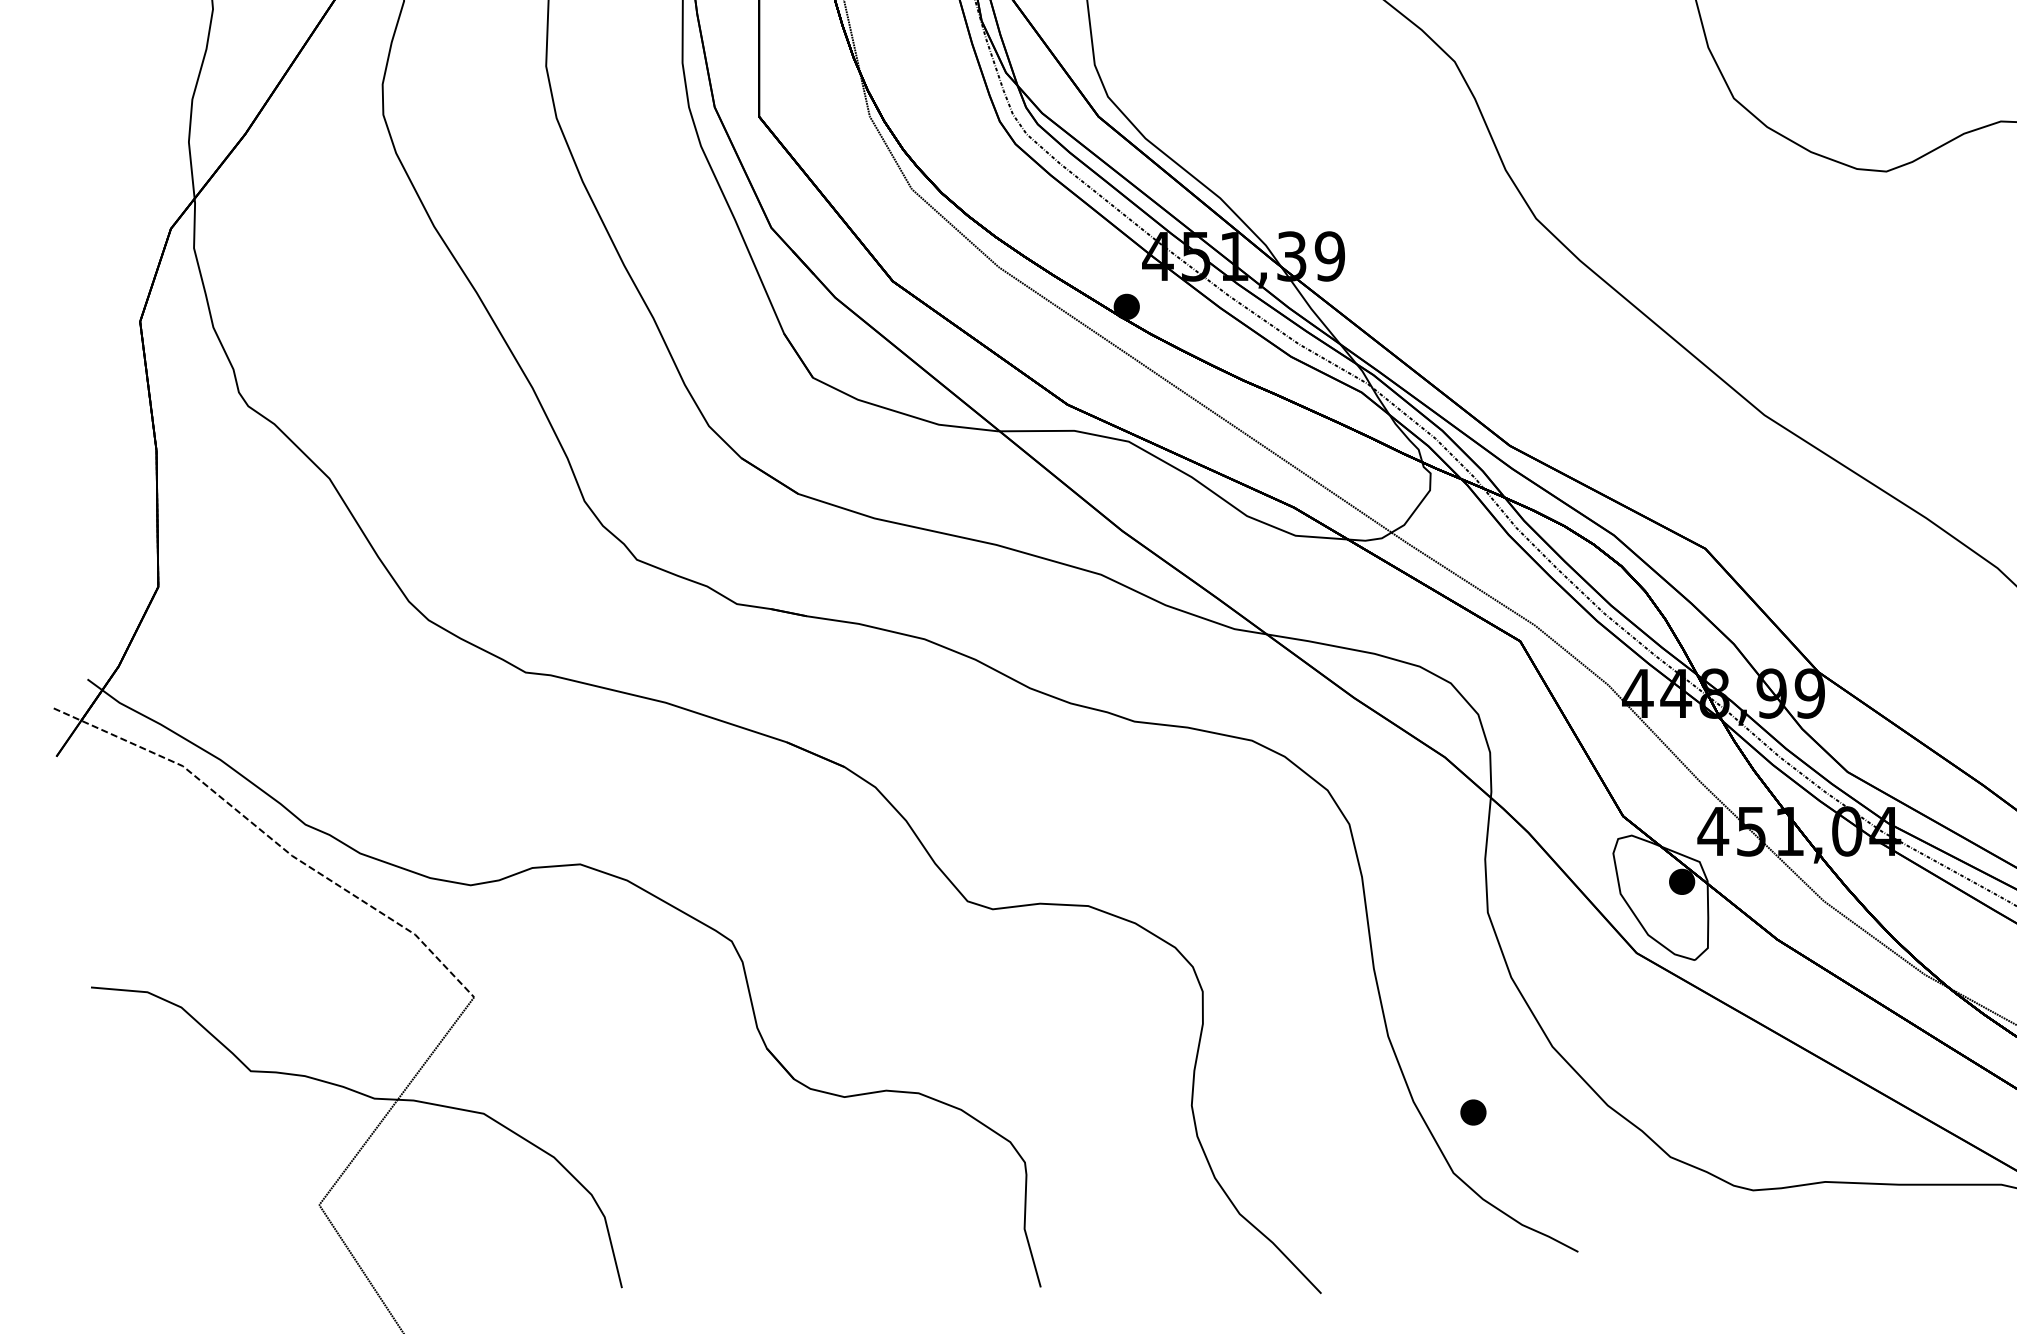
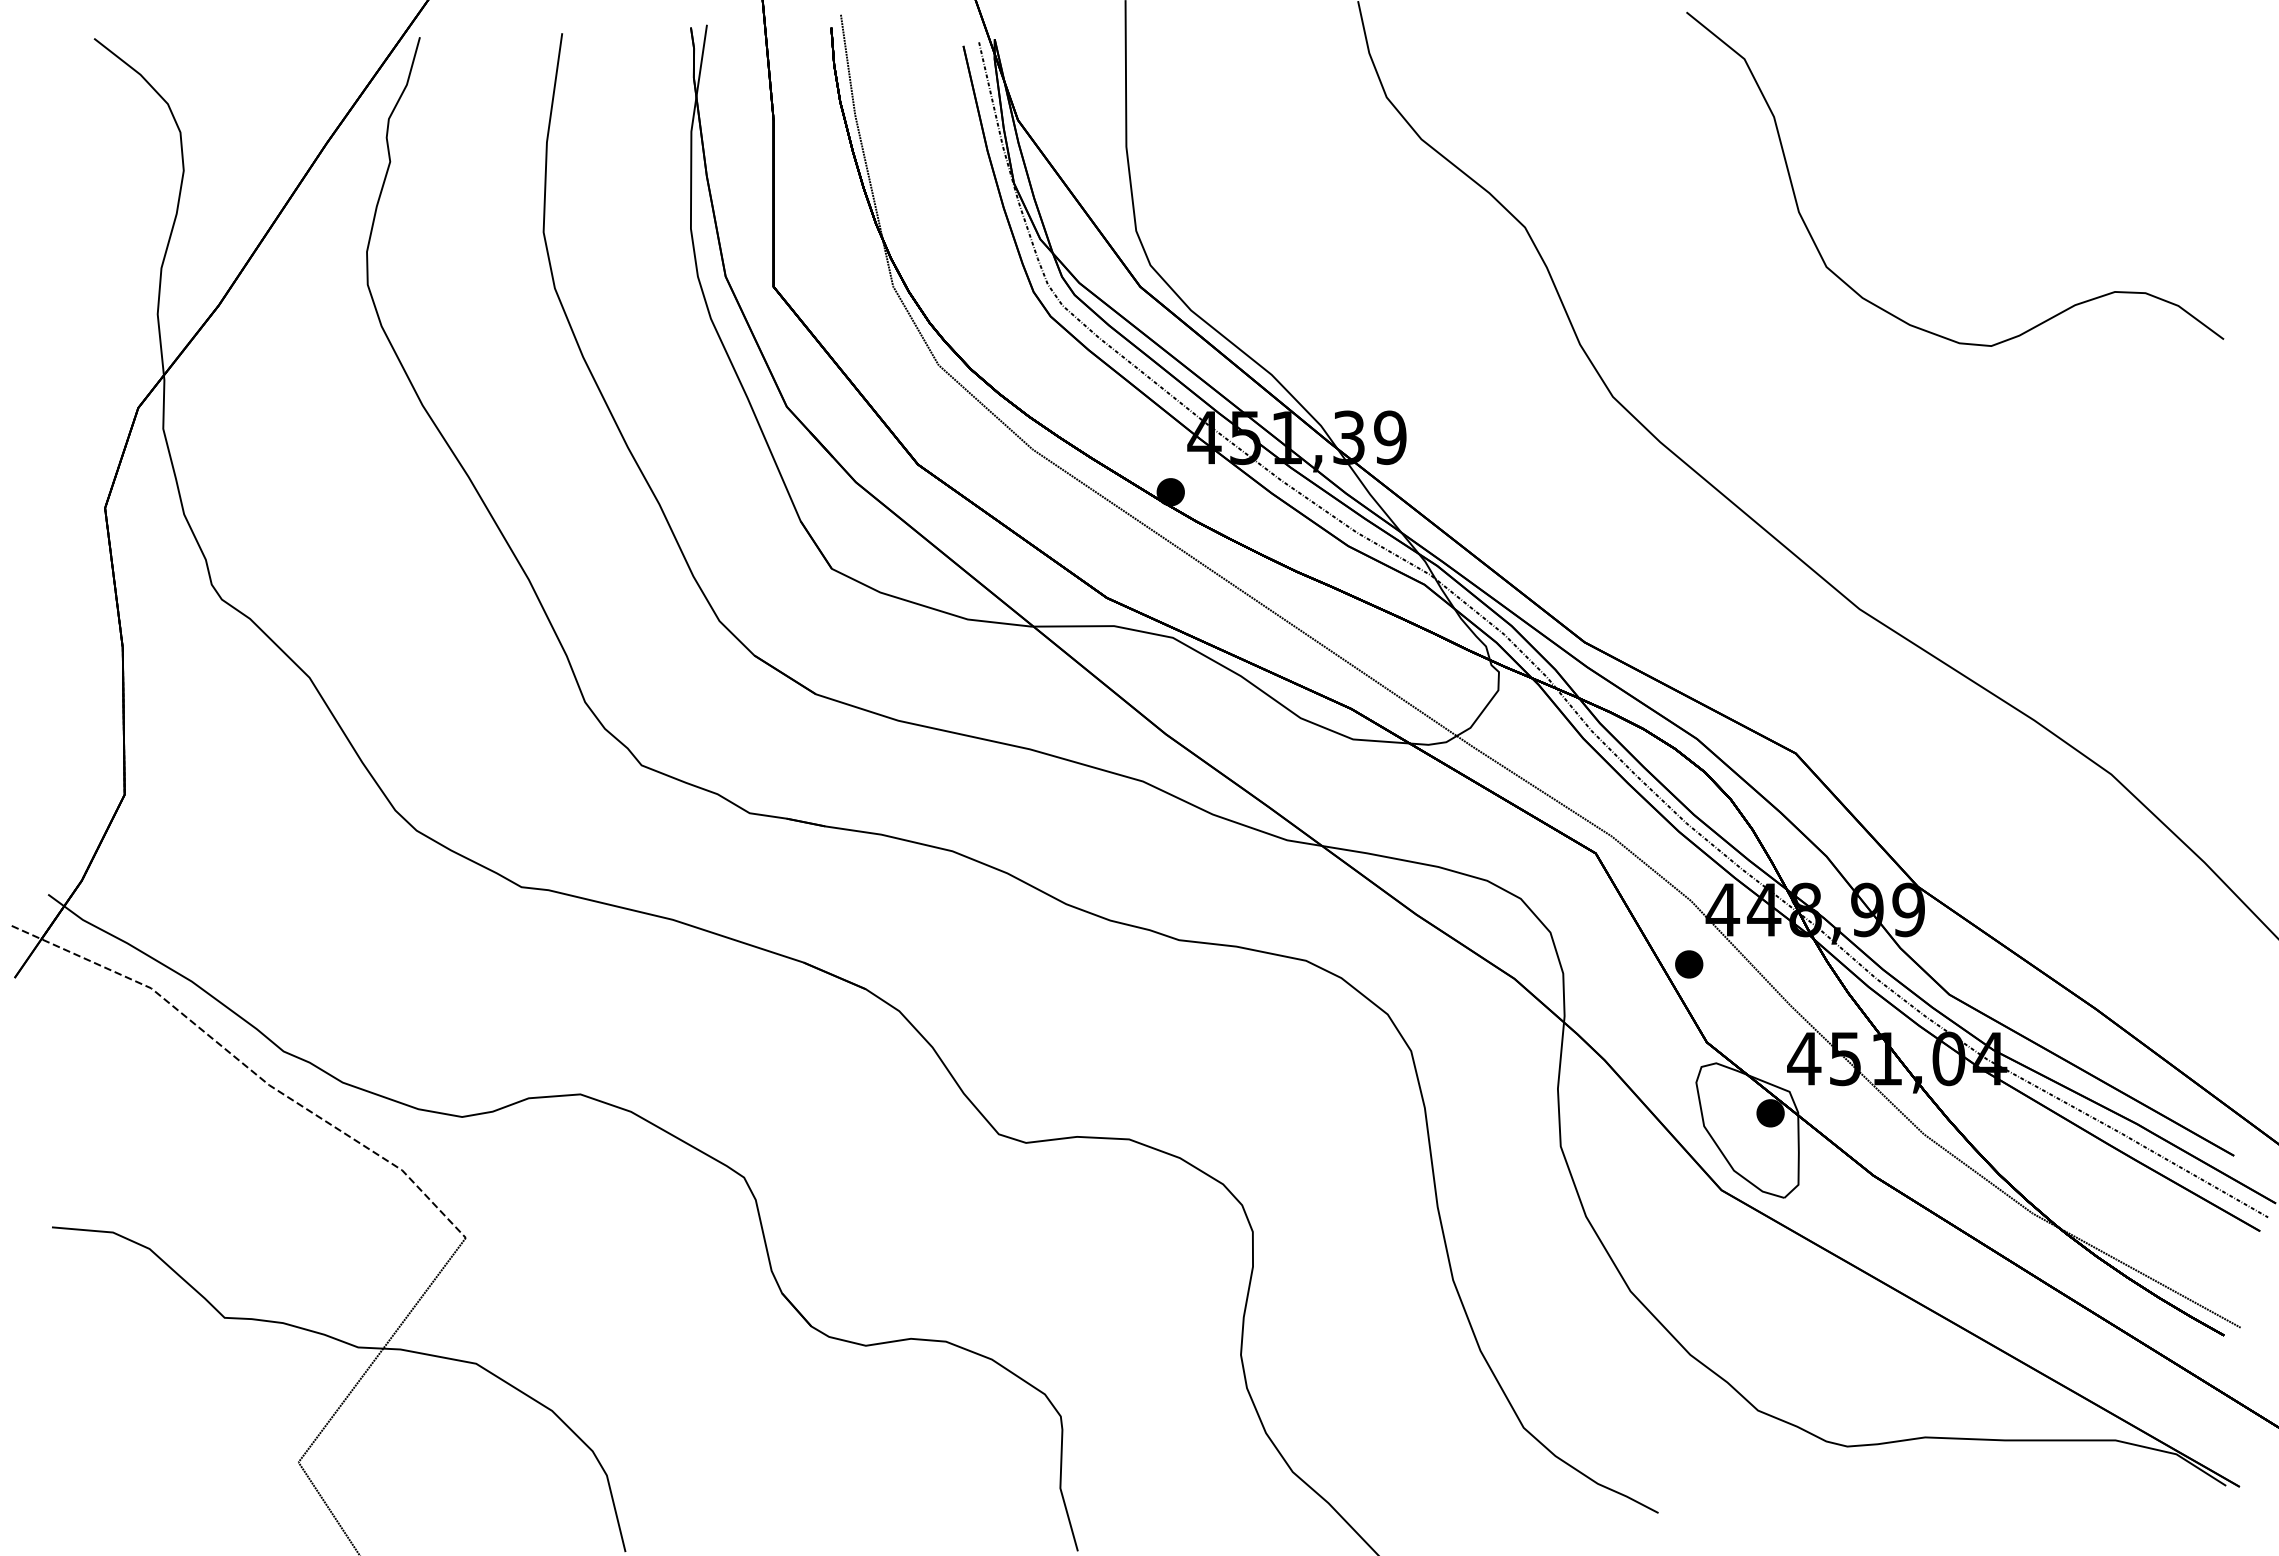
part: (1473, 1112) -> (1689, 964), moved

